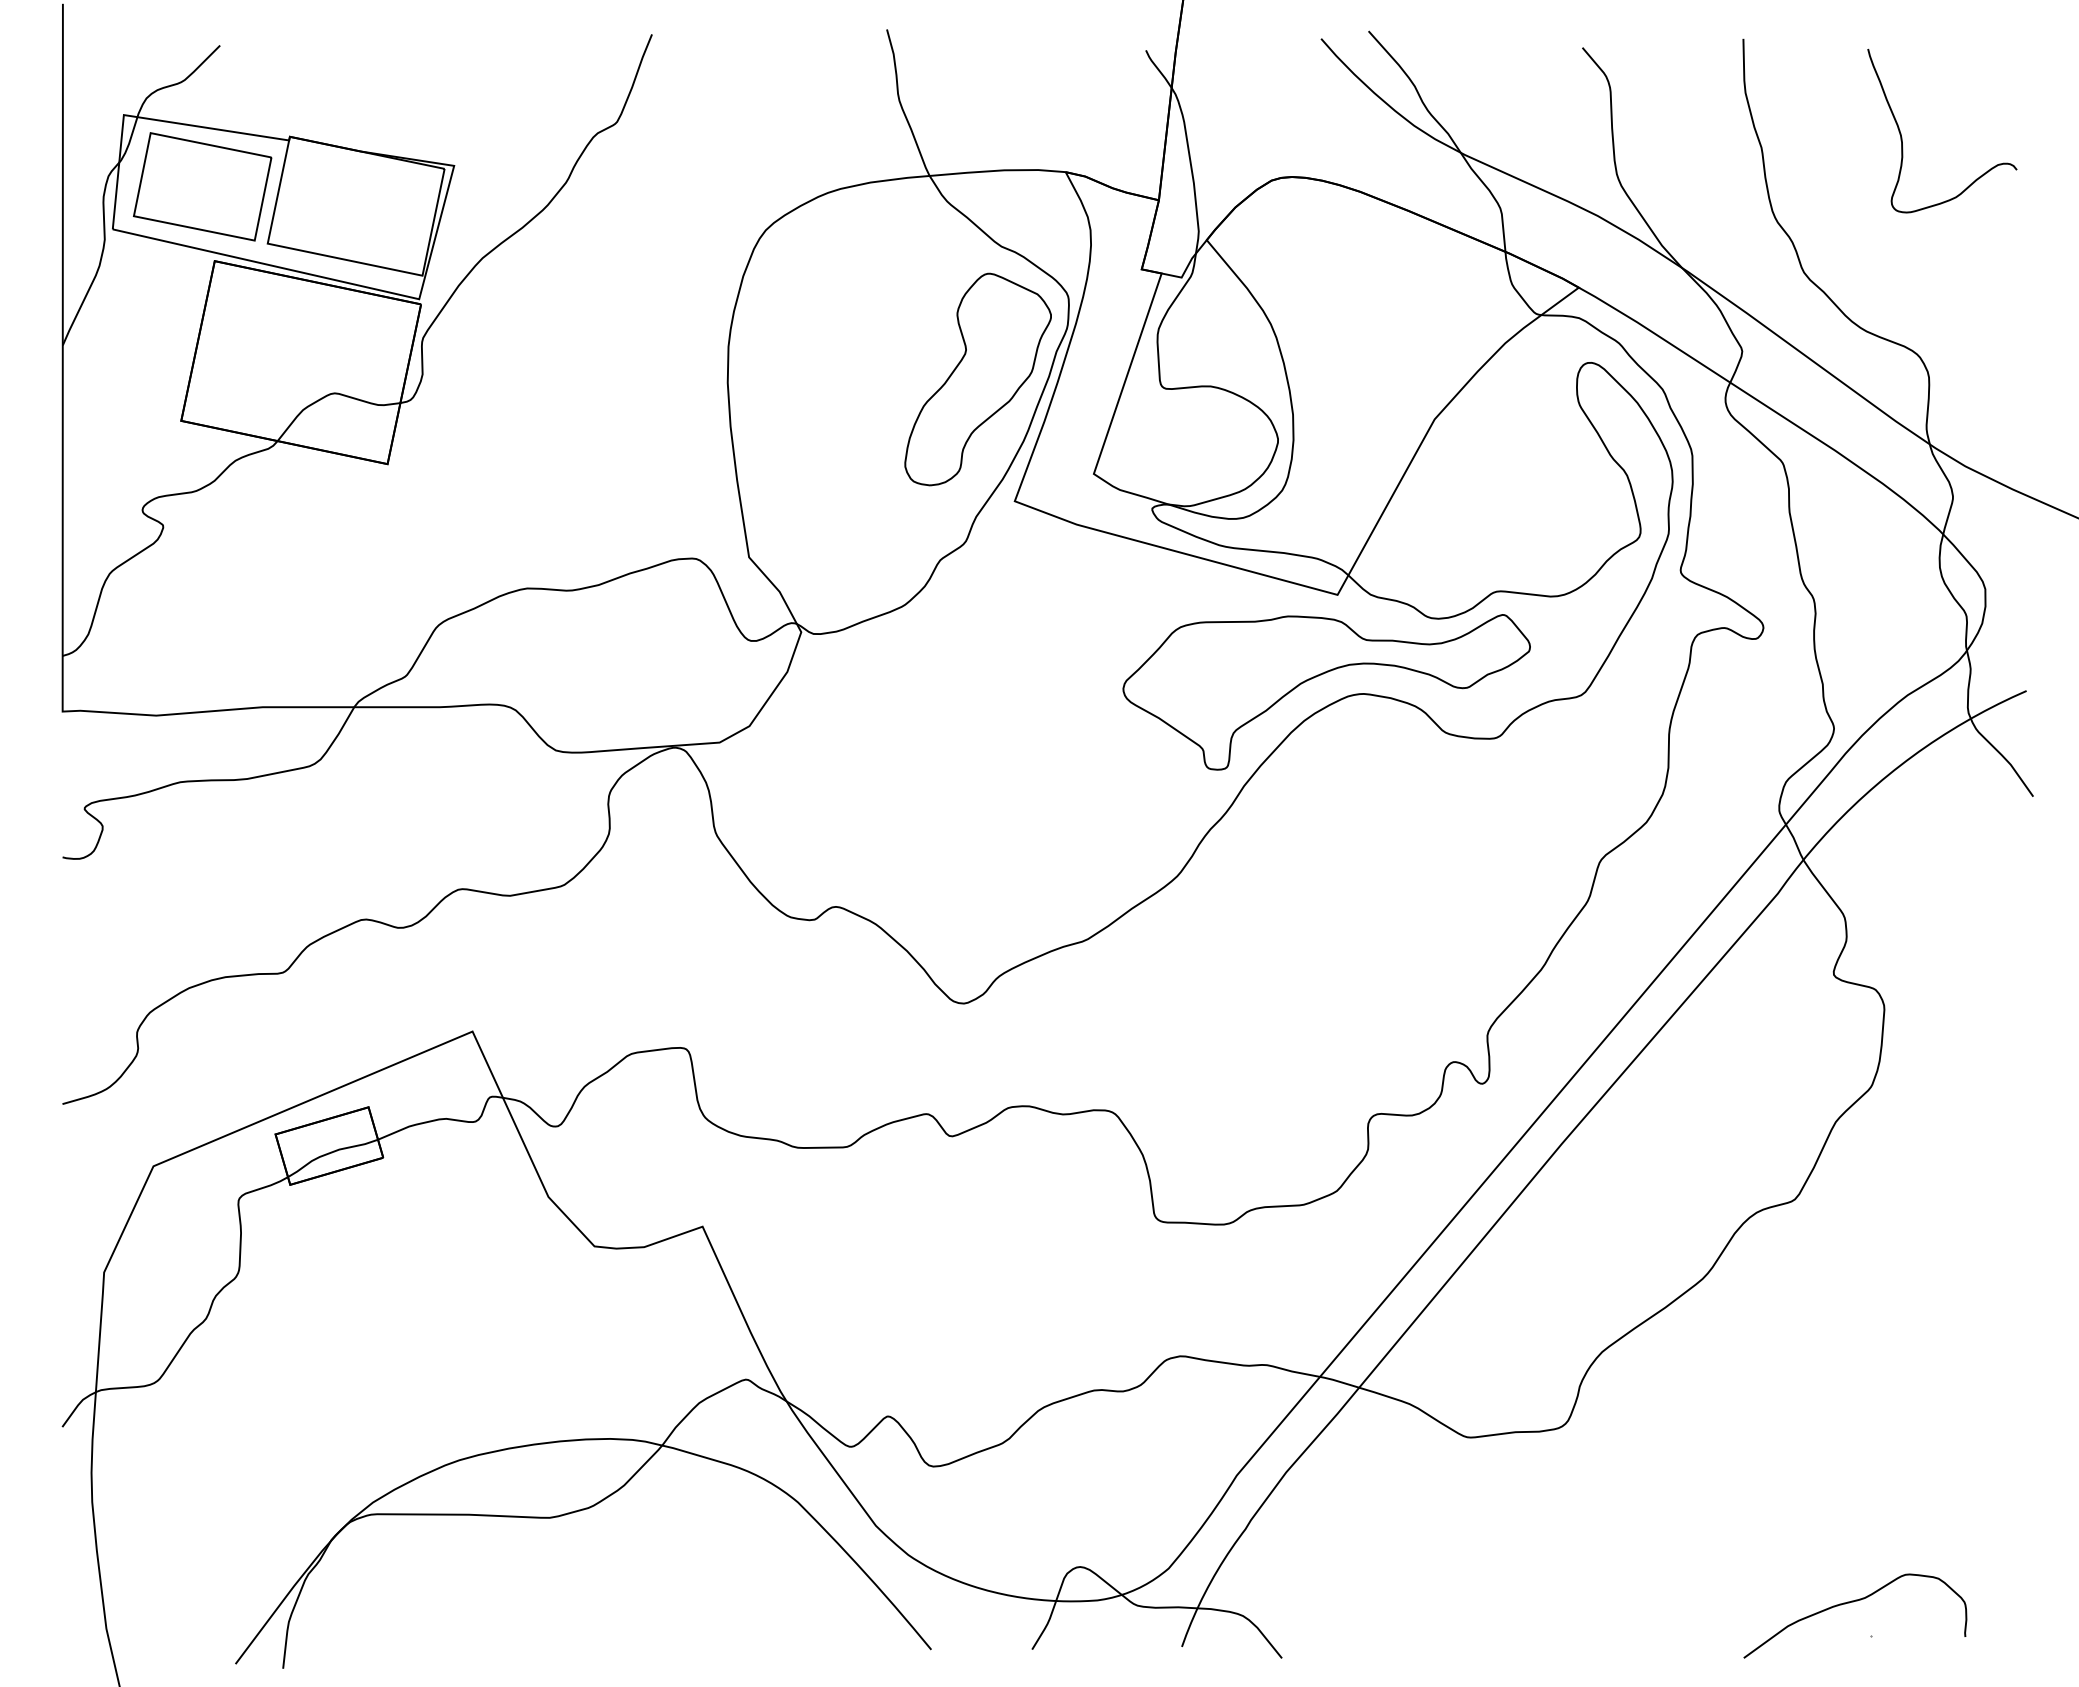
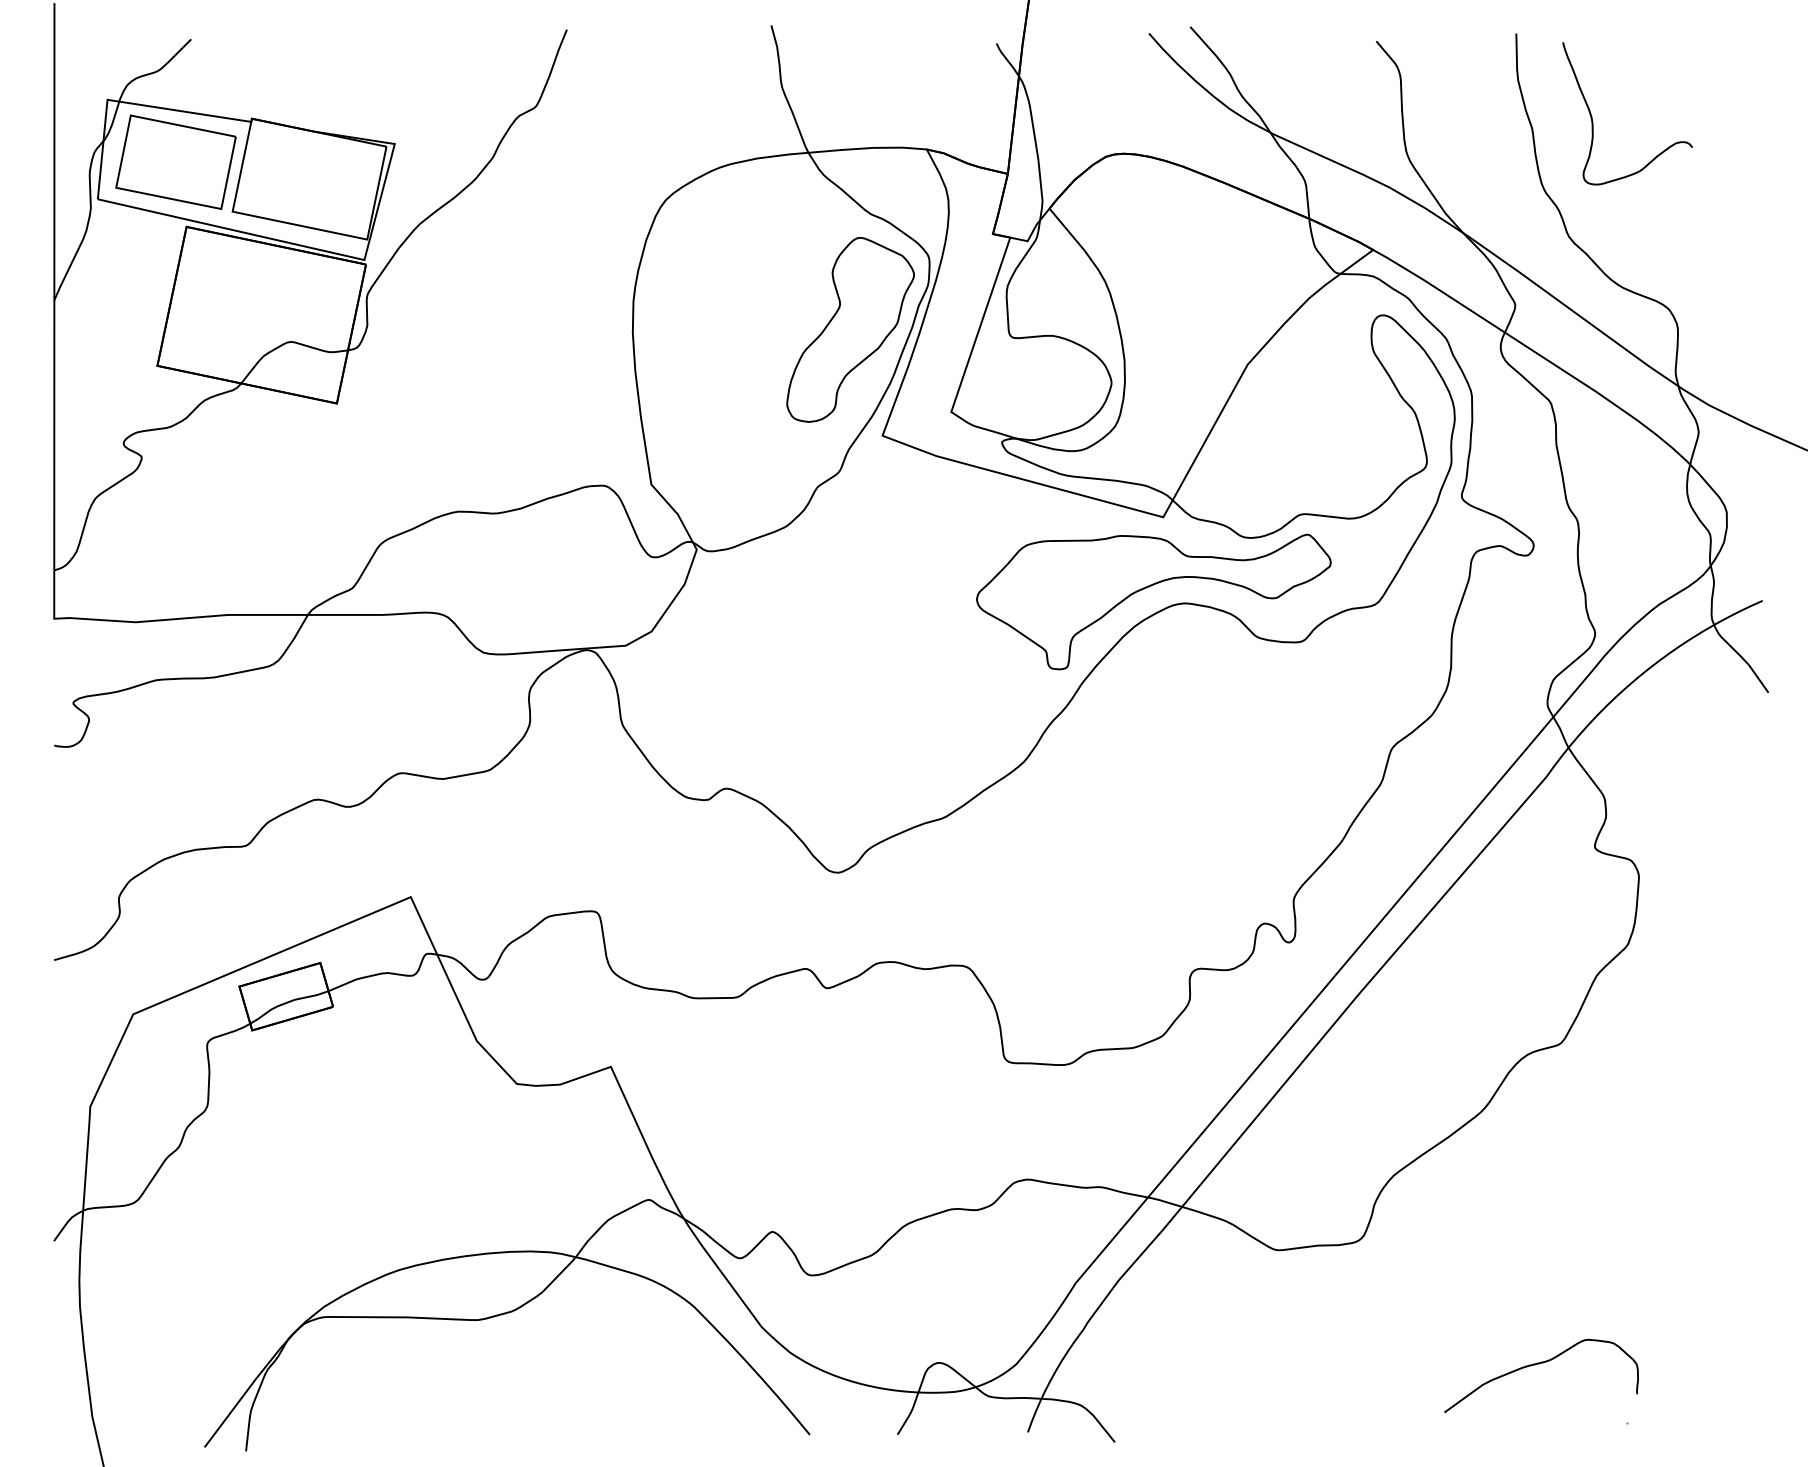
curve: (1902, 137) -> (1592, 119), moved
curve: (1853, 1602) -> (1539, 1364), moved

